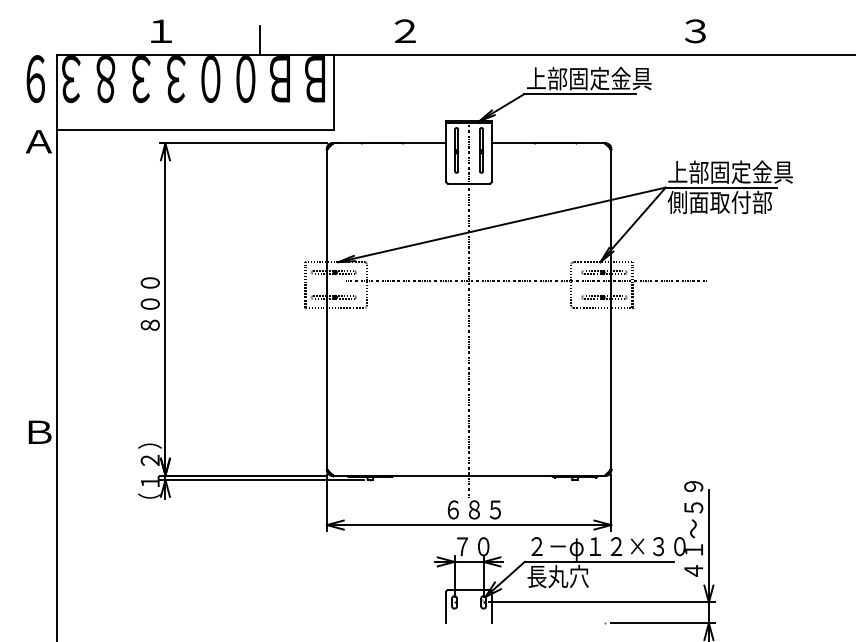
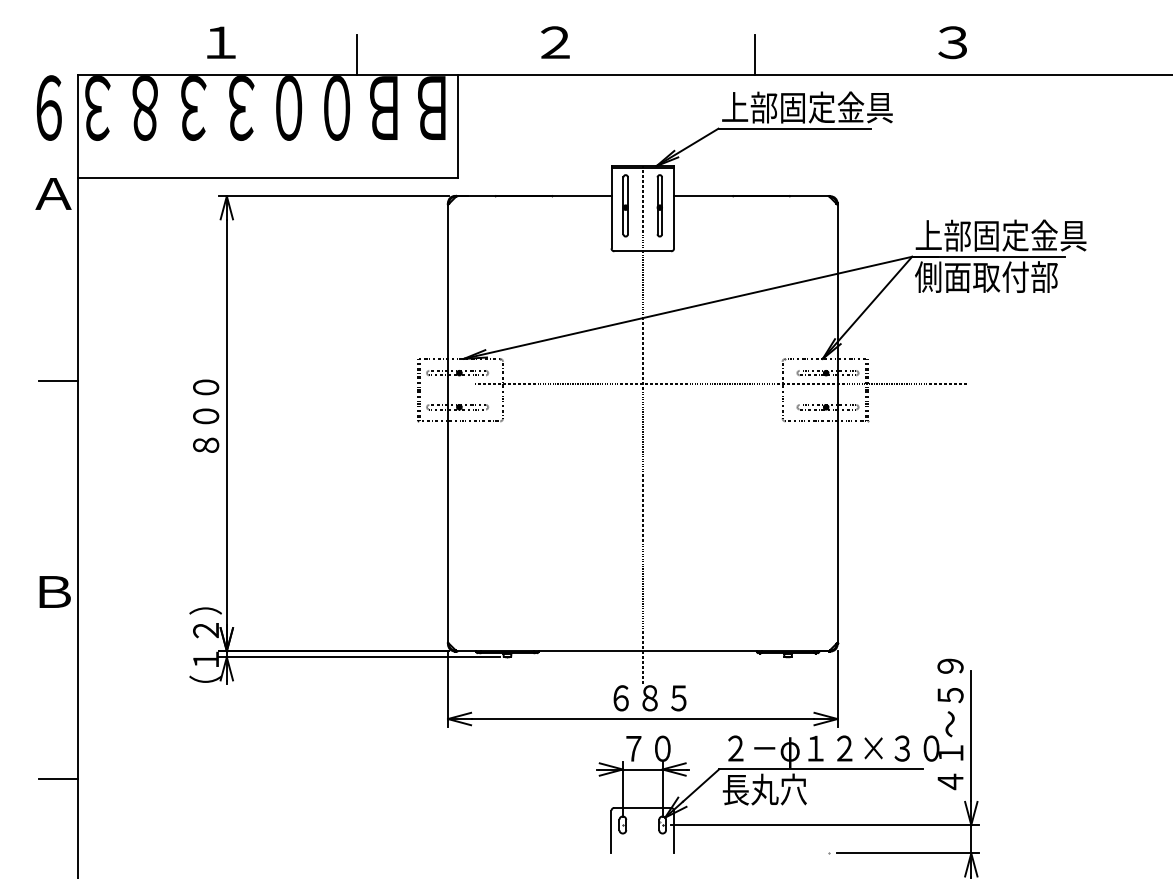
line: (551, 39) -> (755, 54), added
line: (42, 278) -> (58, 381), added
line: (42, 569) -> (58, 779), added

